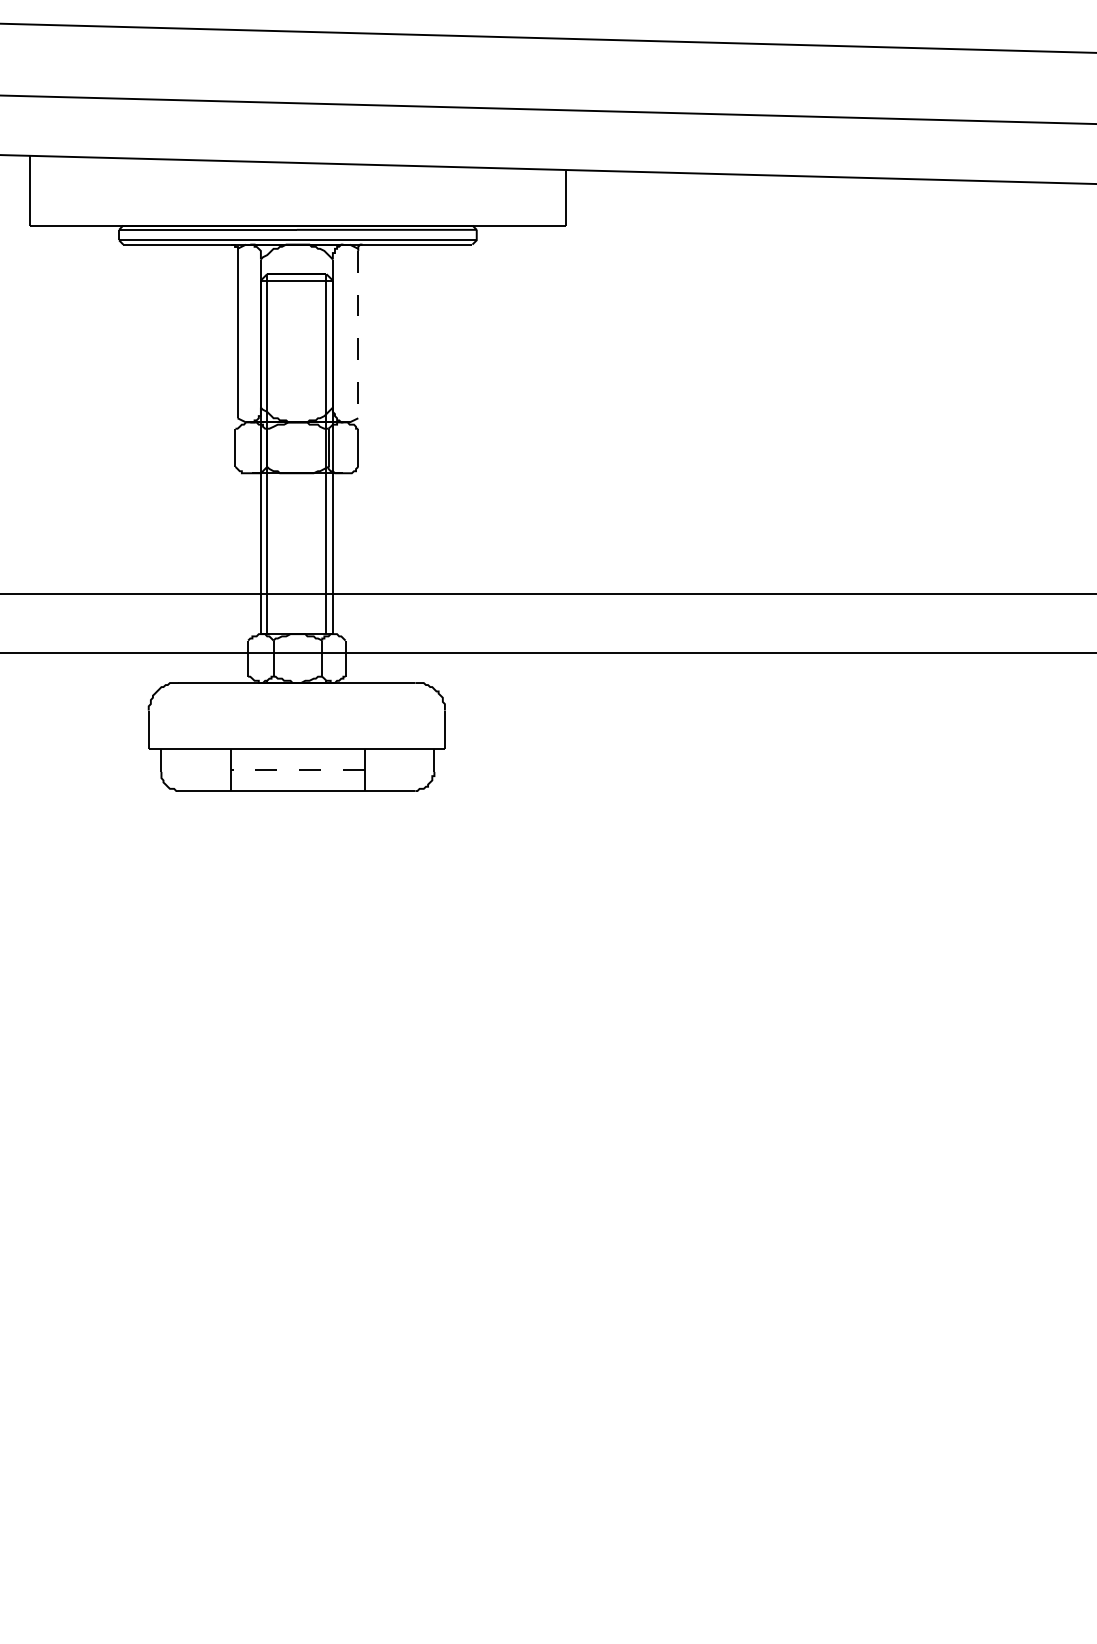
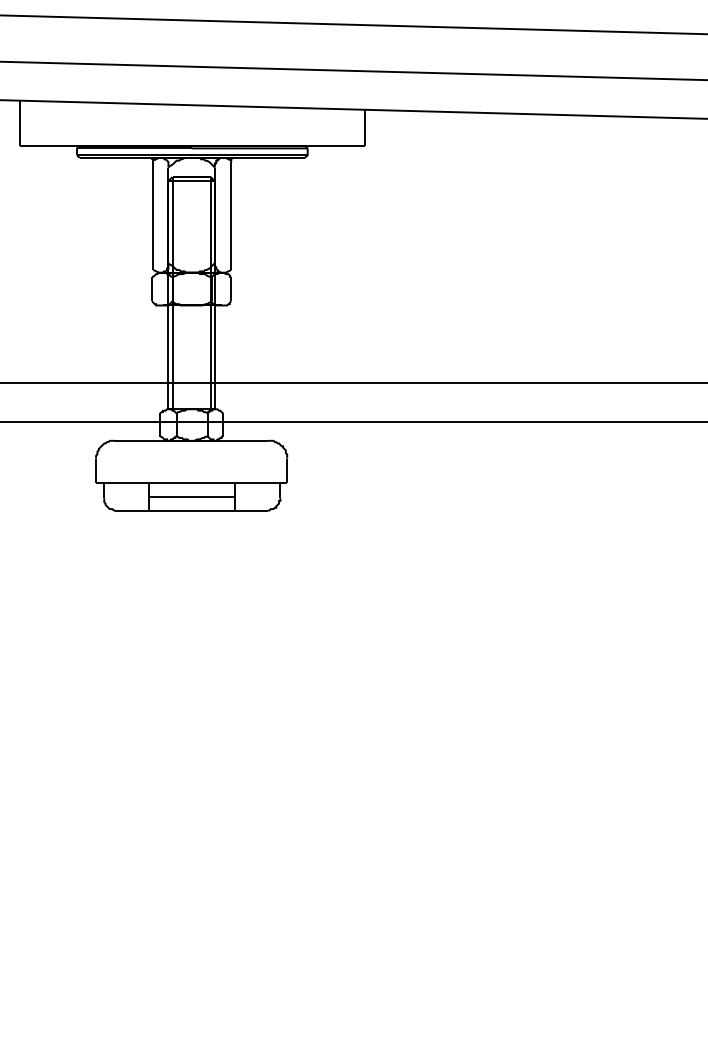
line: (358, 335) -> (231, 216), dashed -> solid
line: (296, 769) -> (191, 496), dashed -> solid

